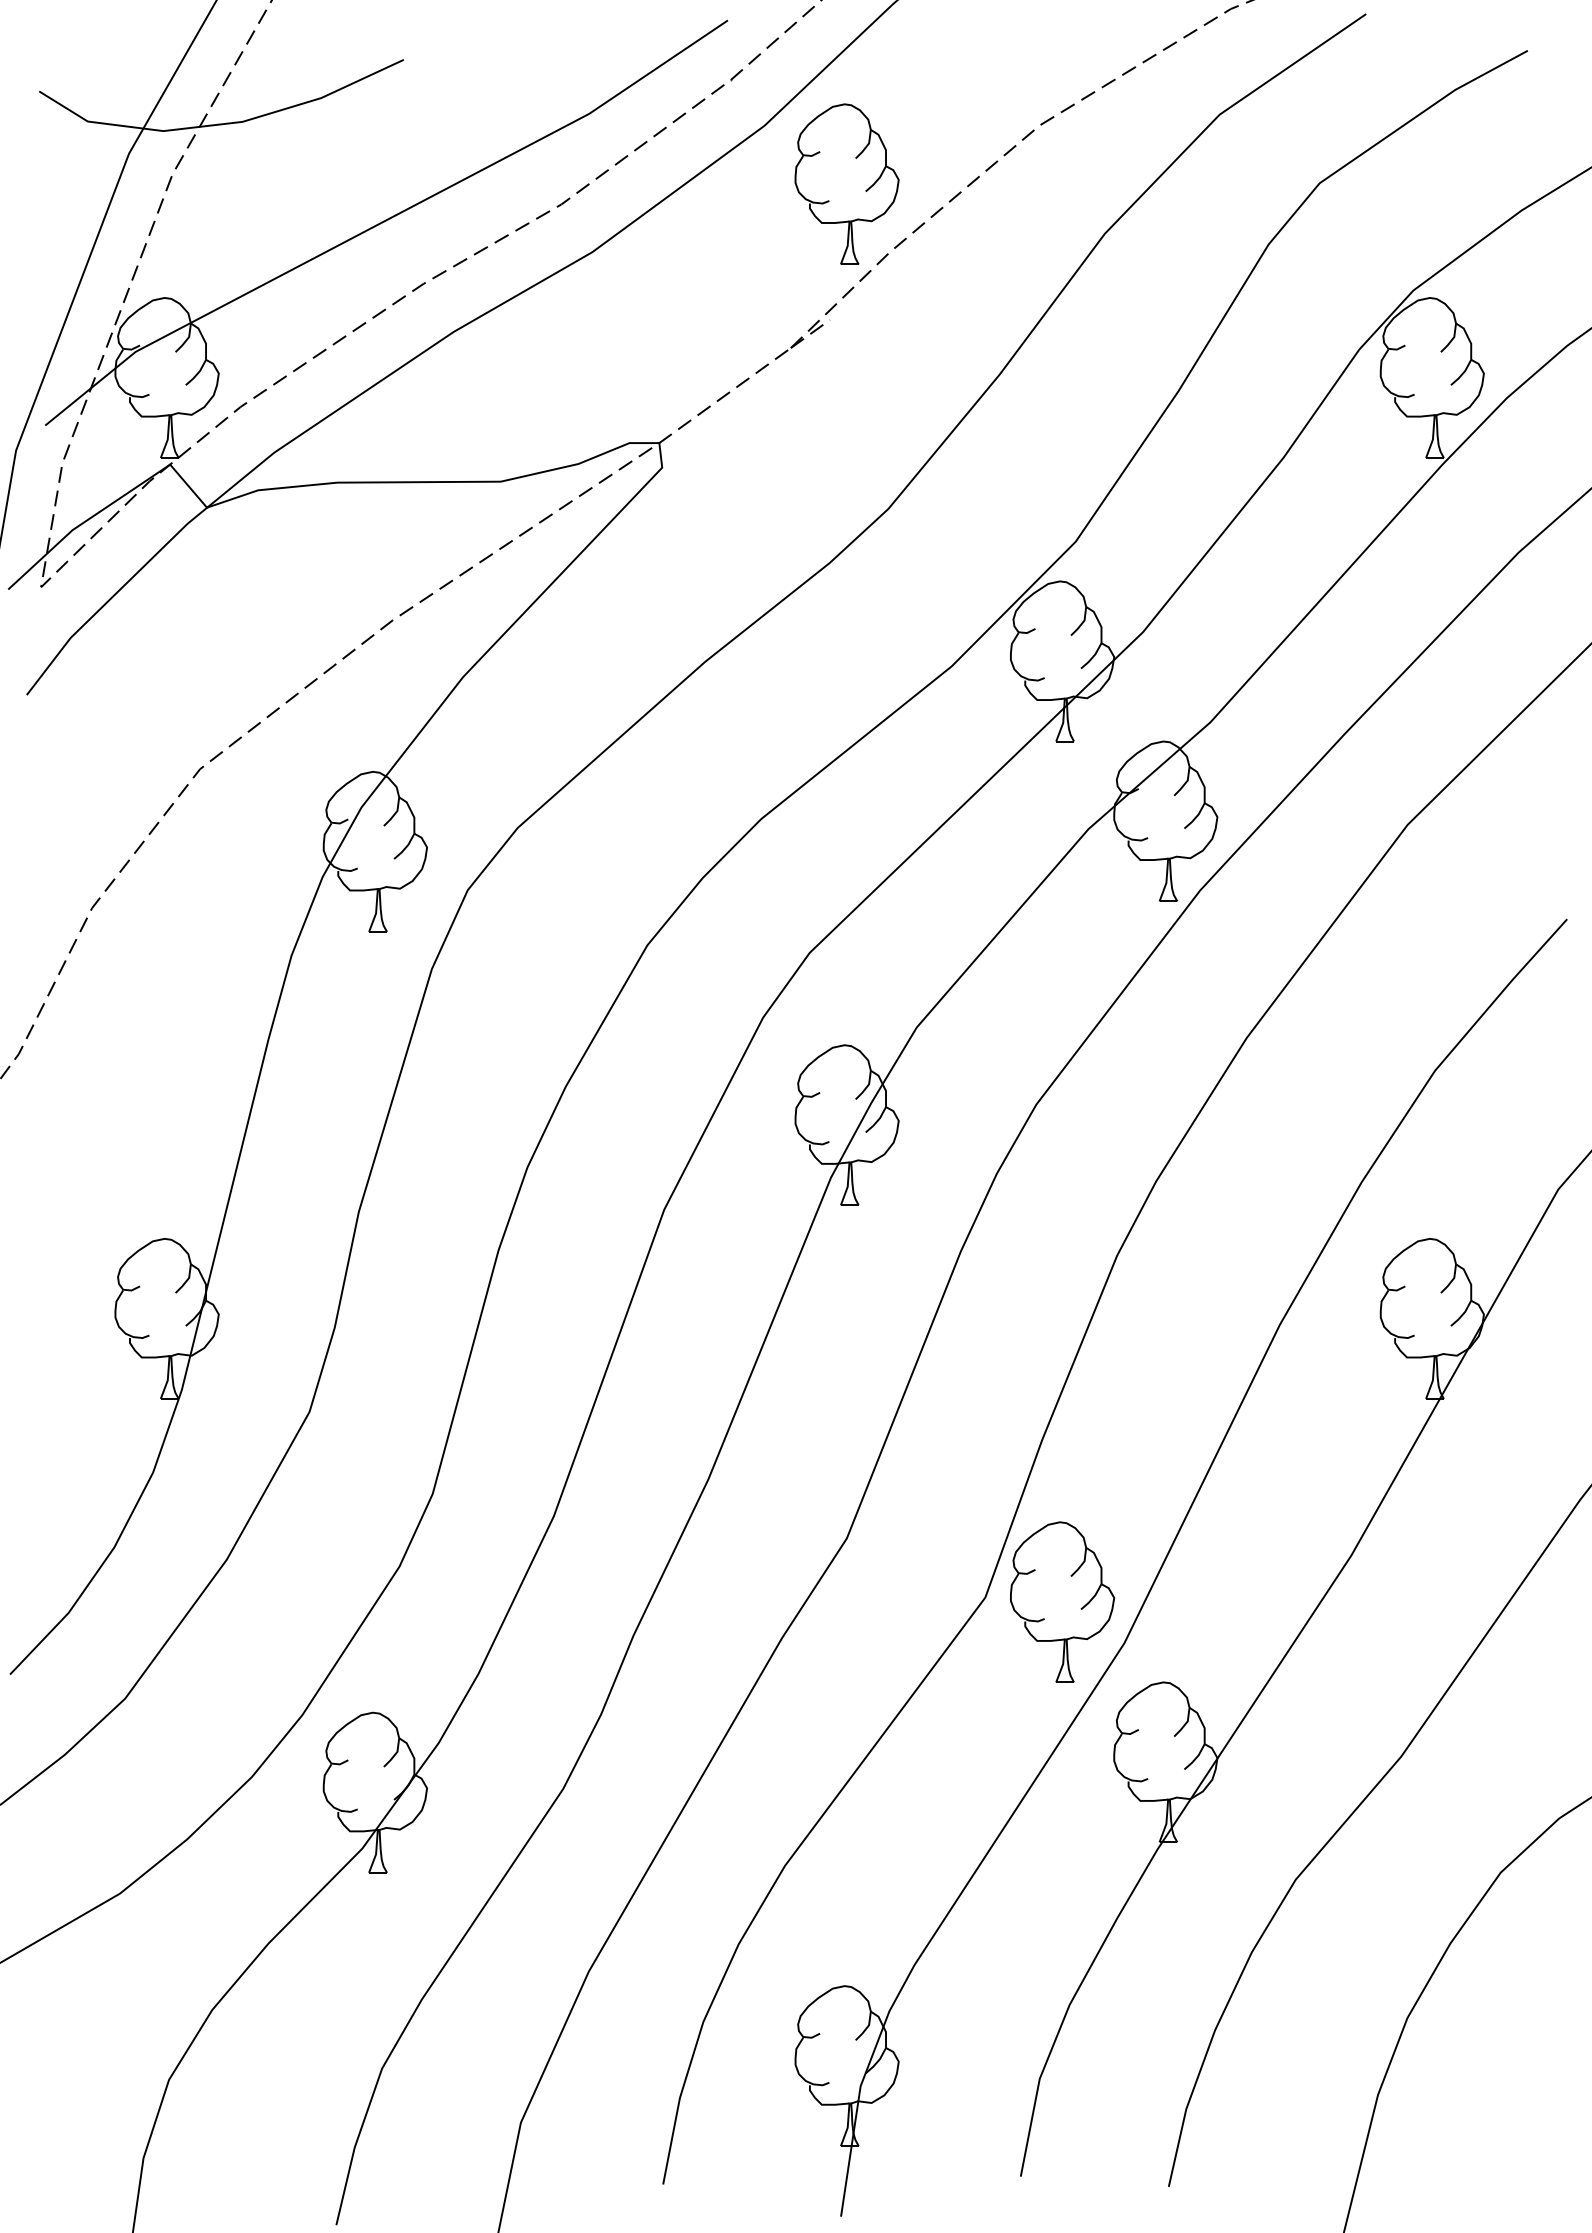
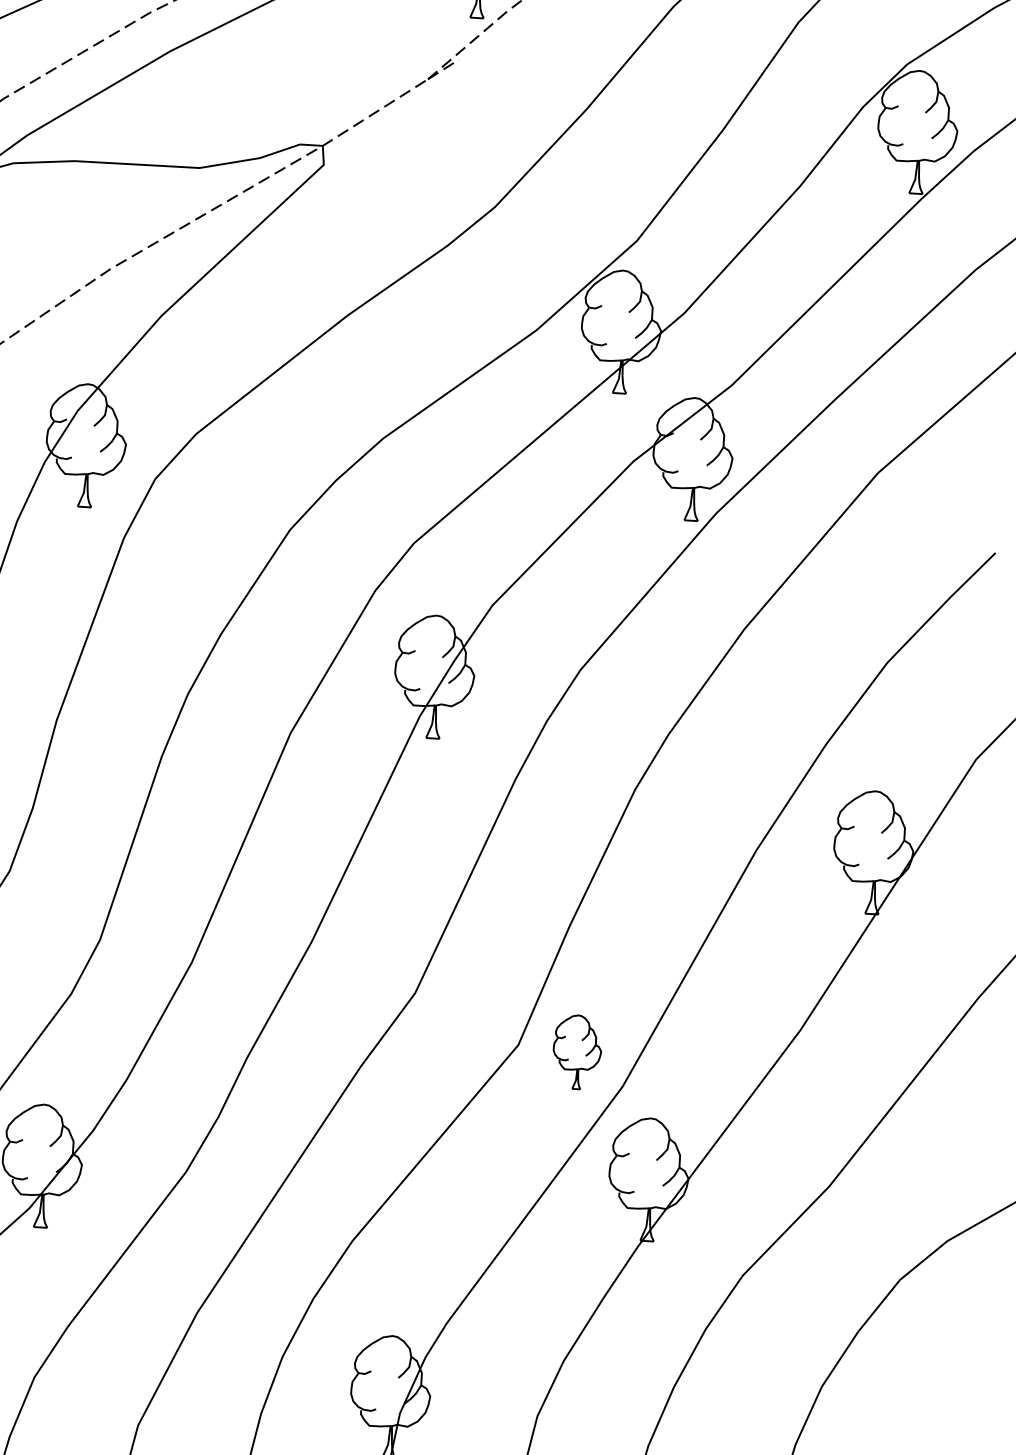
part: (1062, 1601) -> (577, 1051), size x0.6

